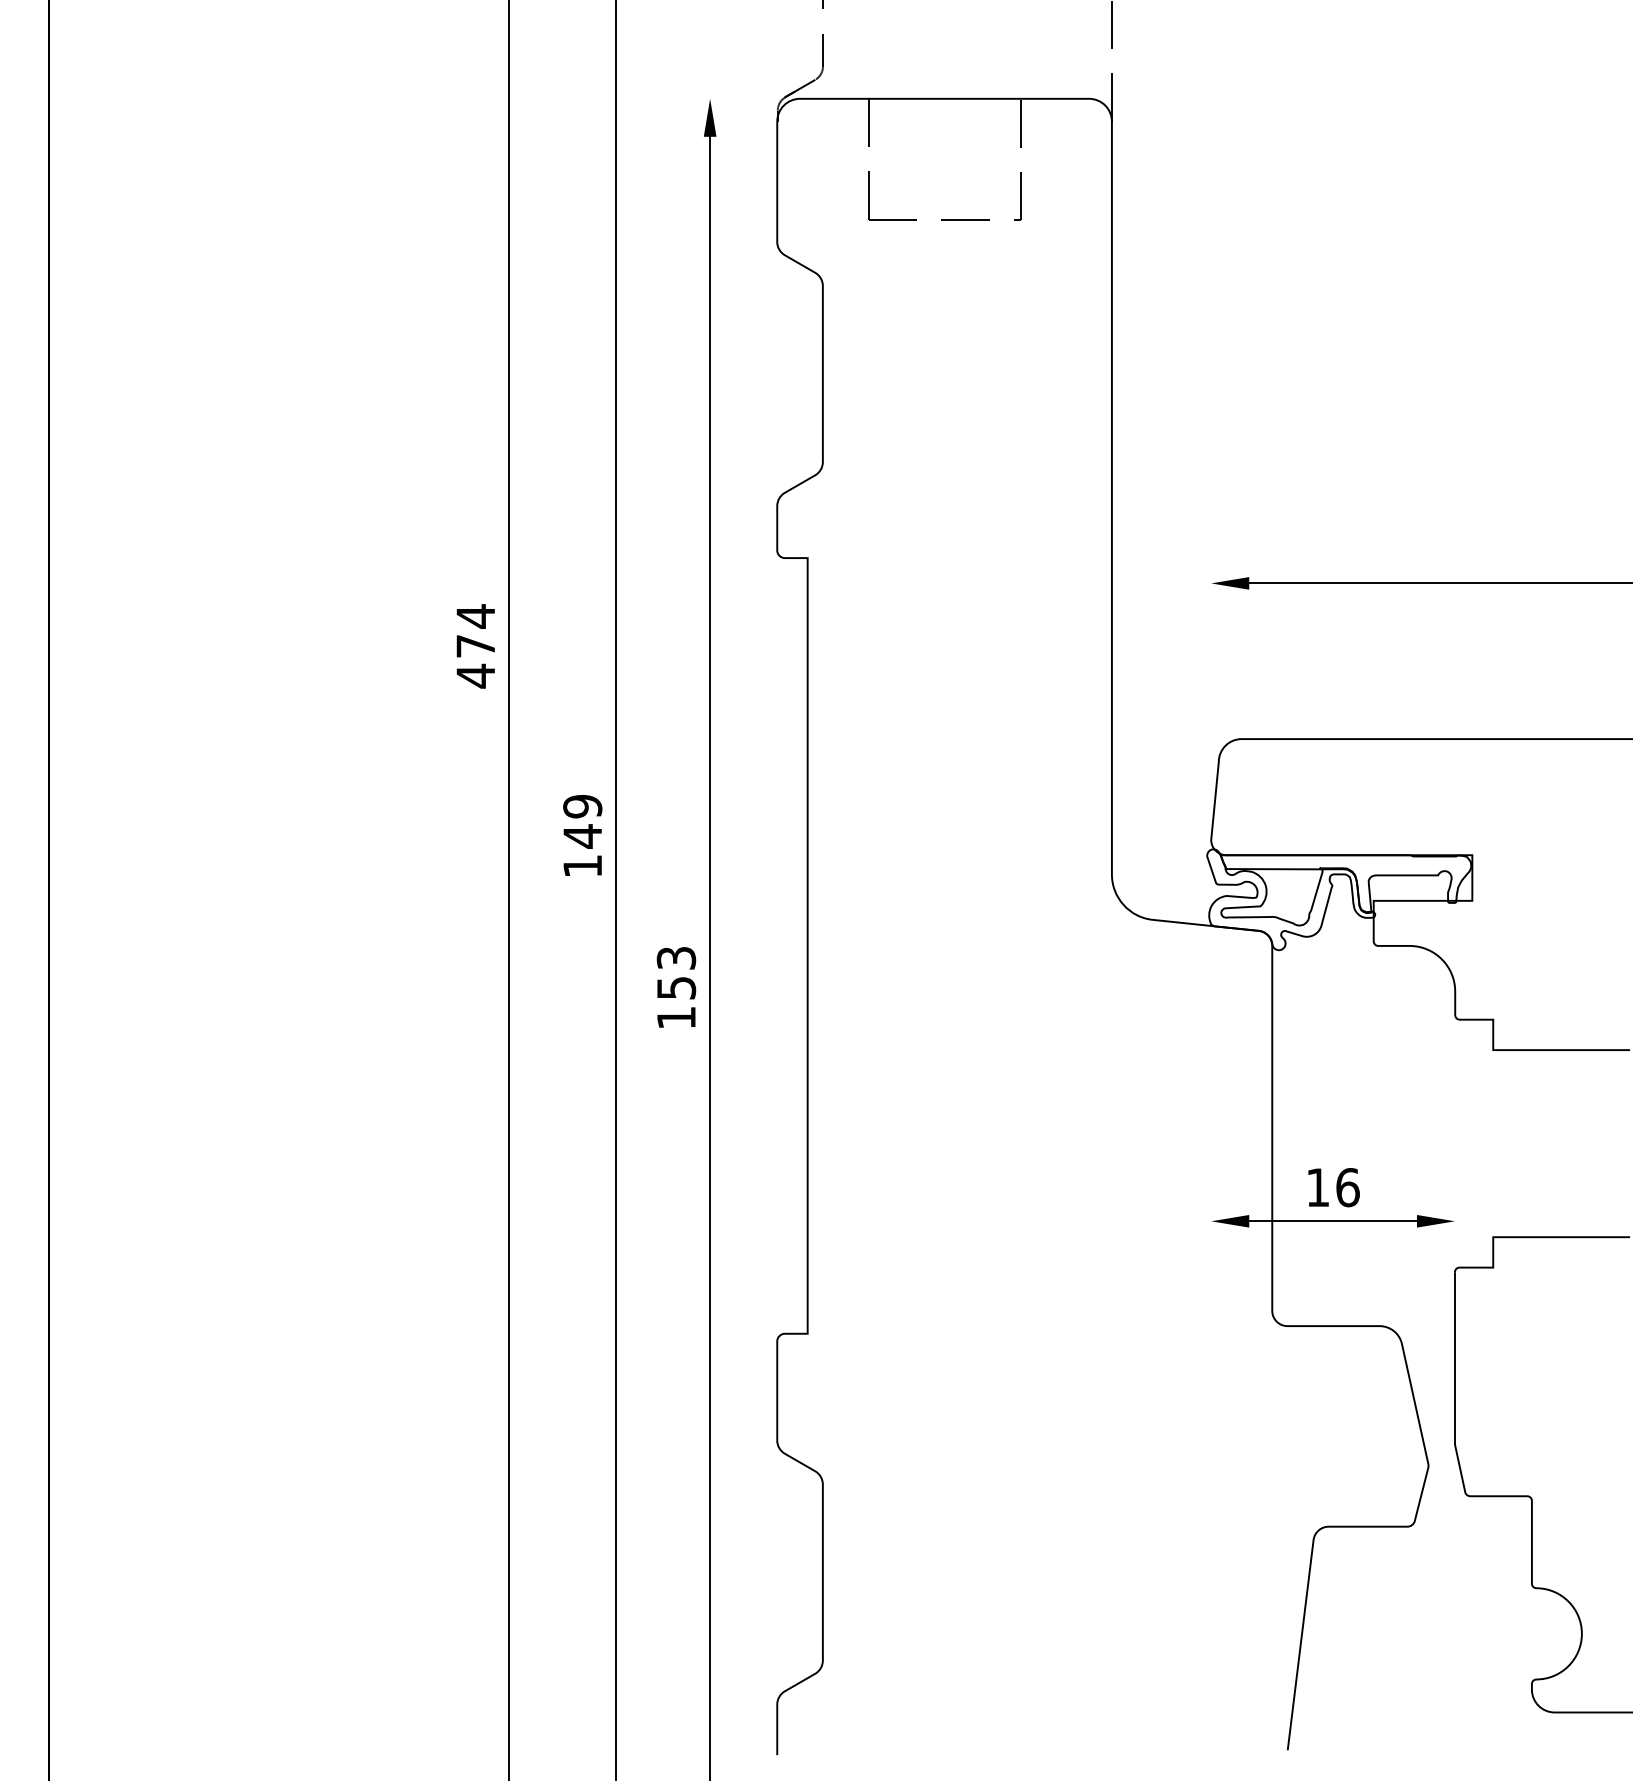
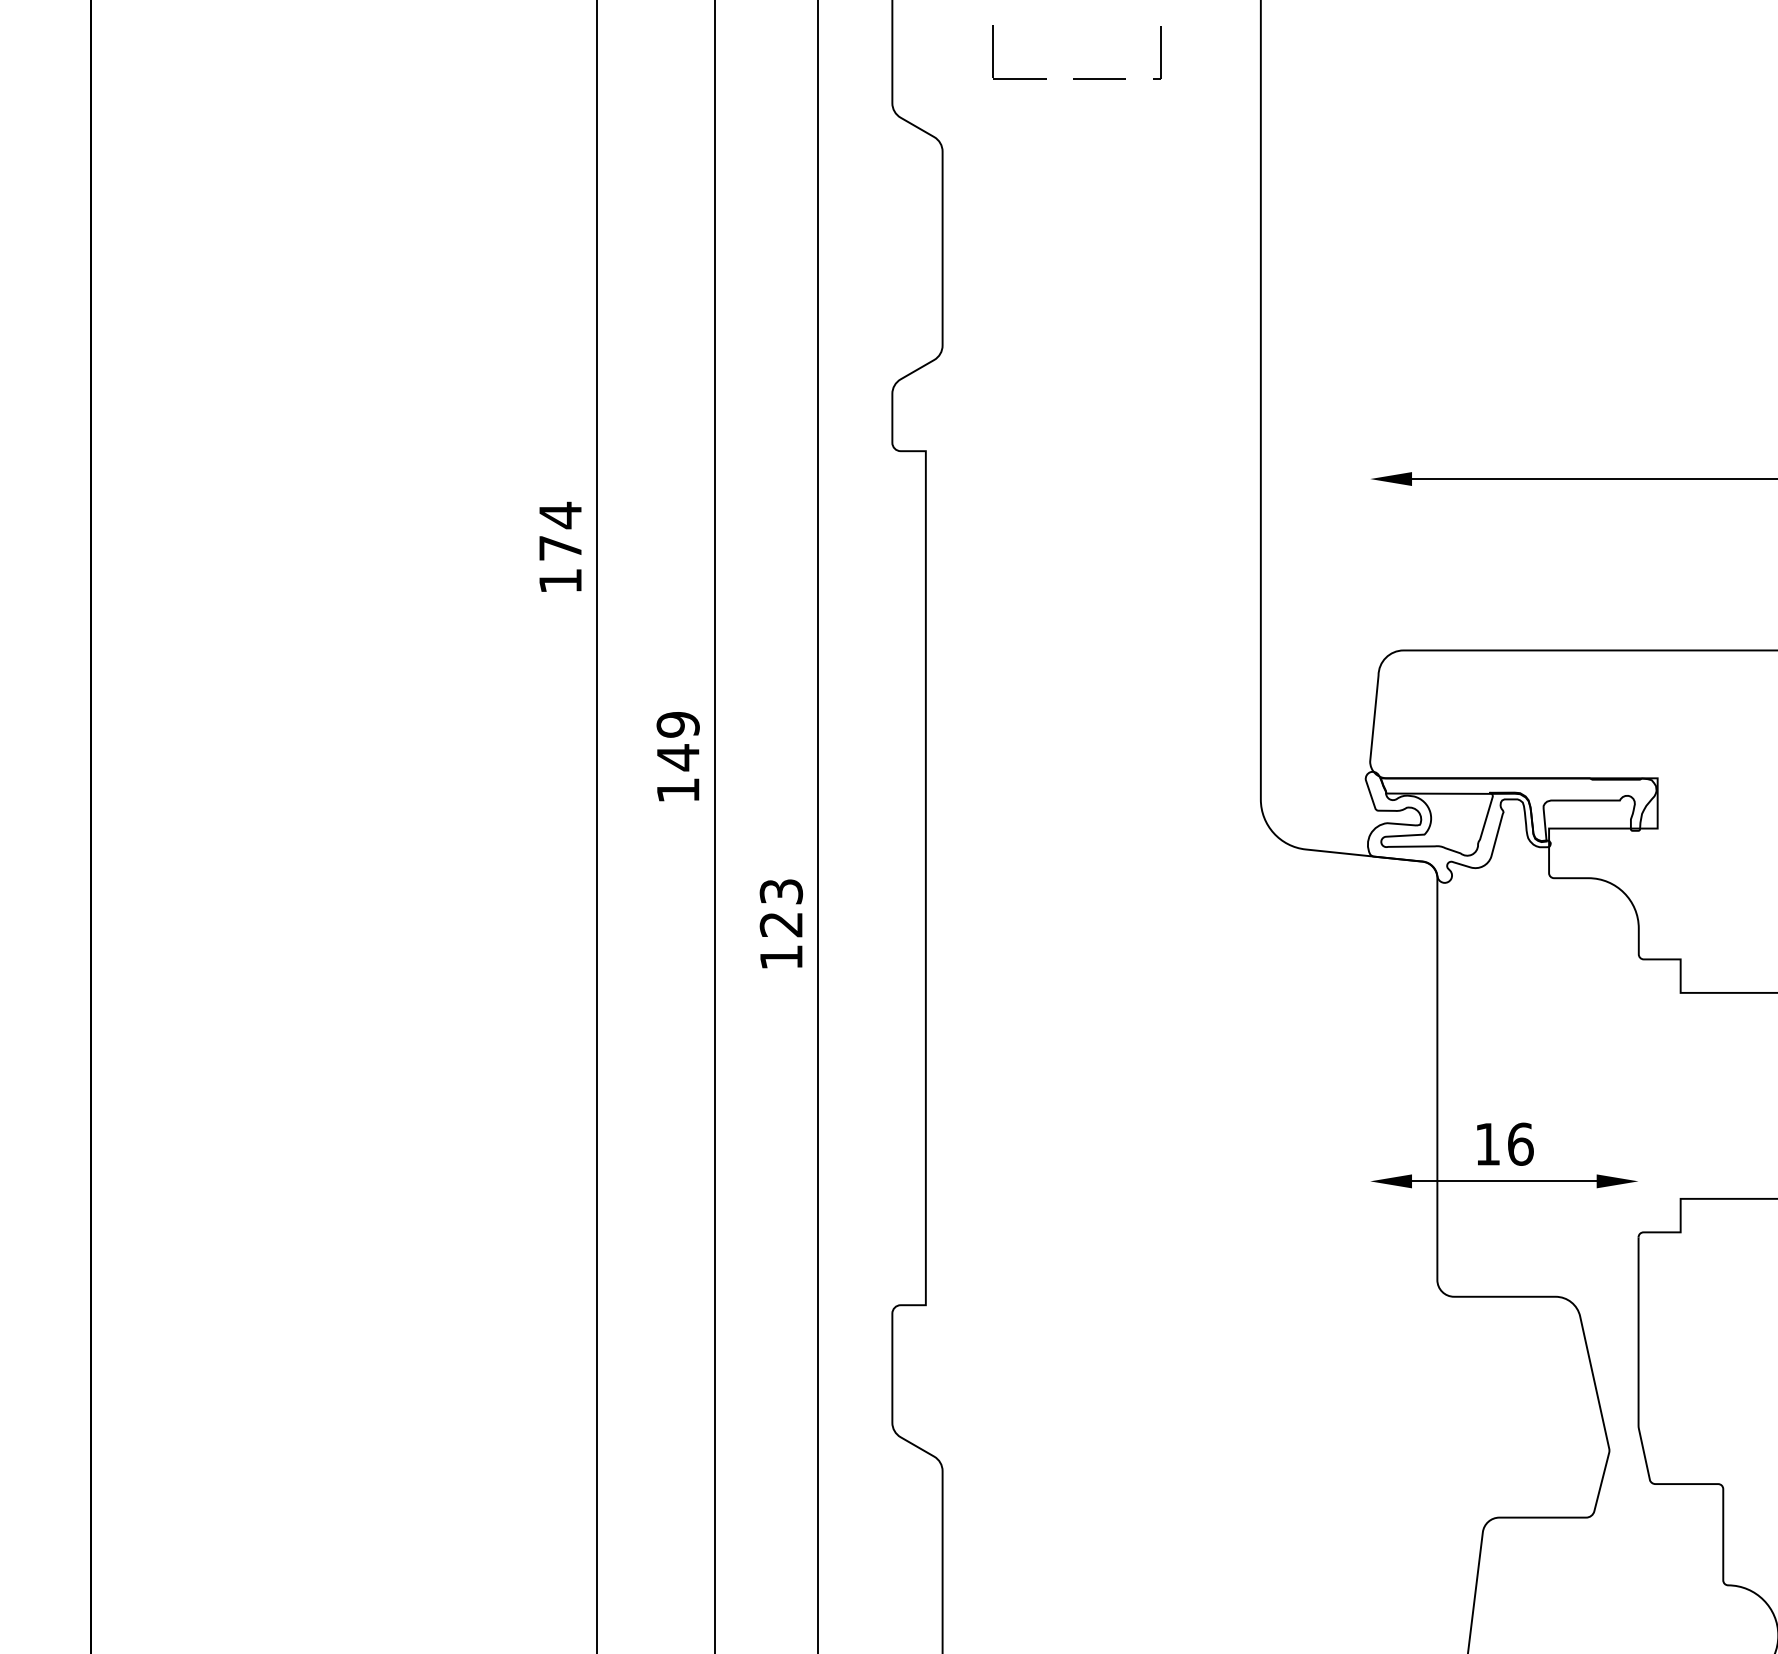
text: (475, 675) -> (560, 580), 474 -> 174
text: (676, 988) -> (781, 925), 153 -> 123

